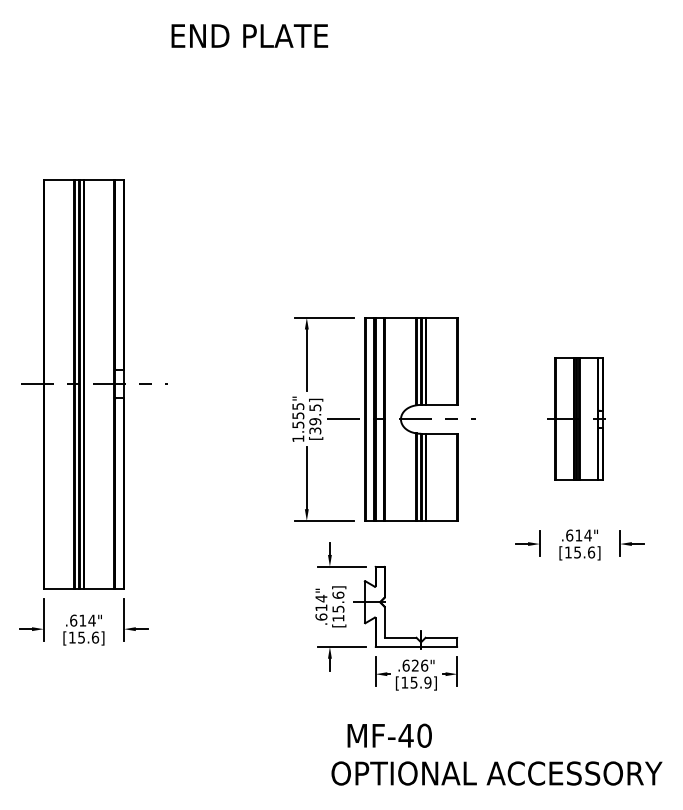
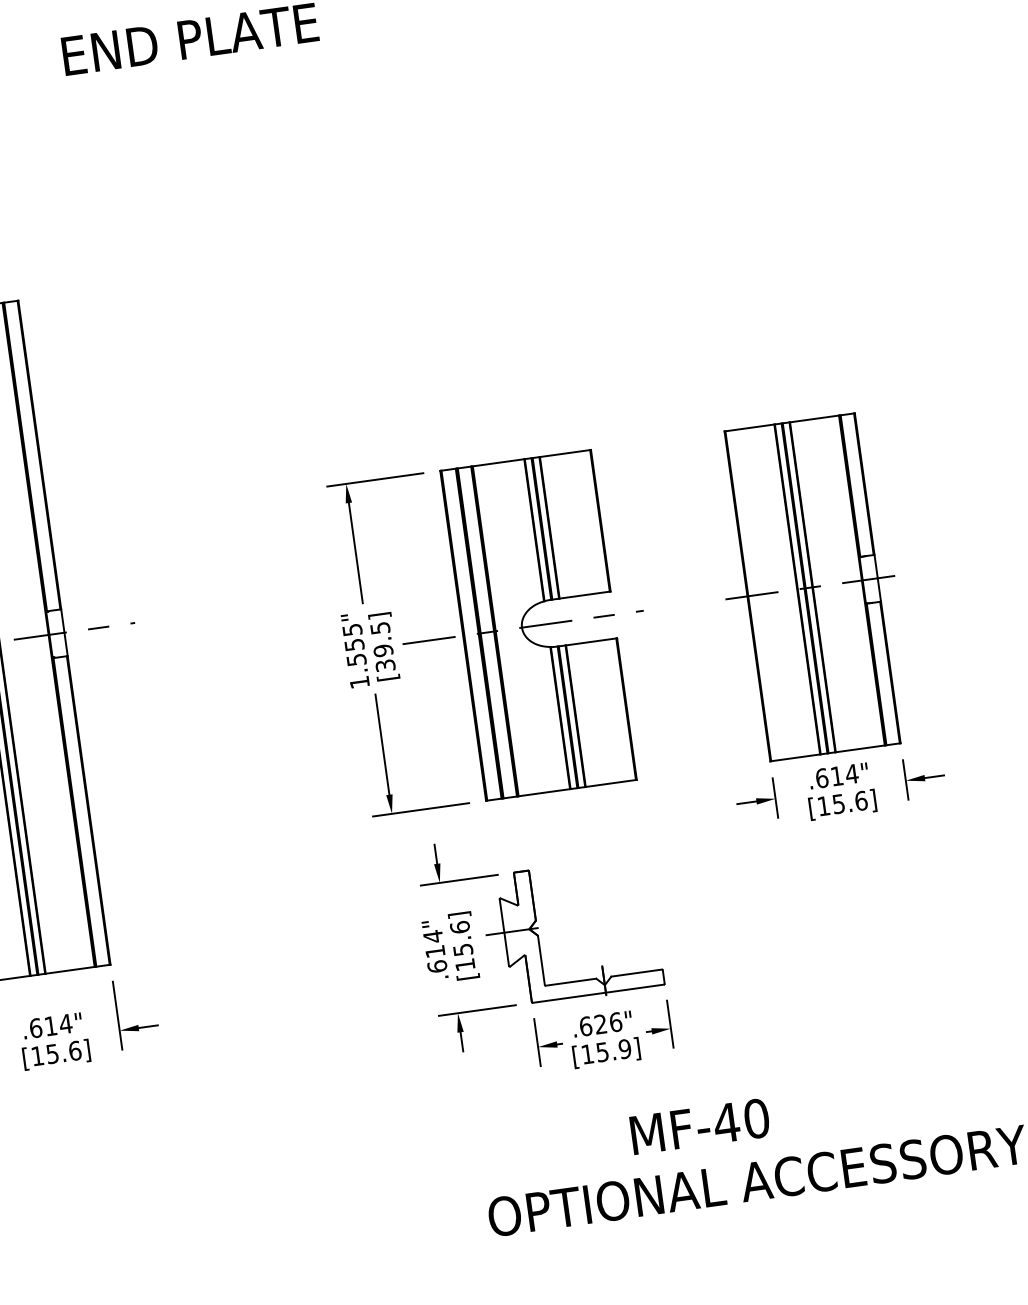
part: (578, 419) -> (810, 587), size x1.67
text: (389, 735) -> (699, 1126), moved

